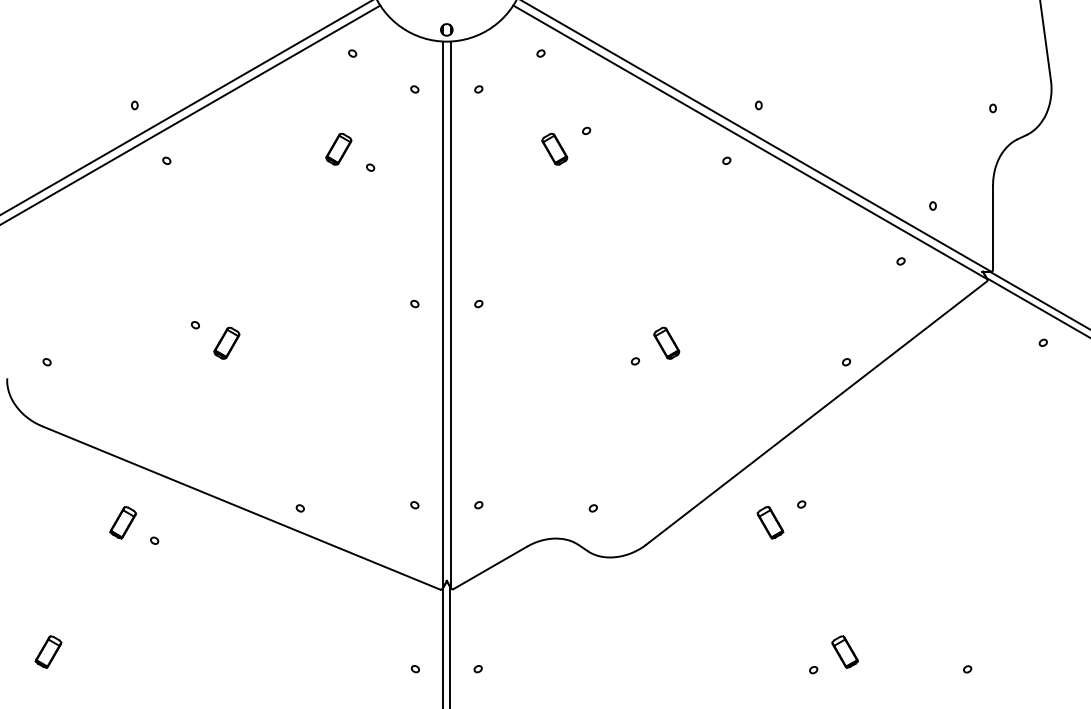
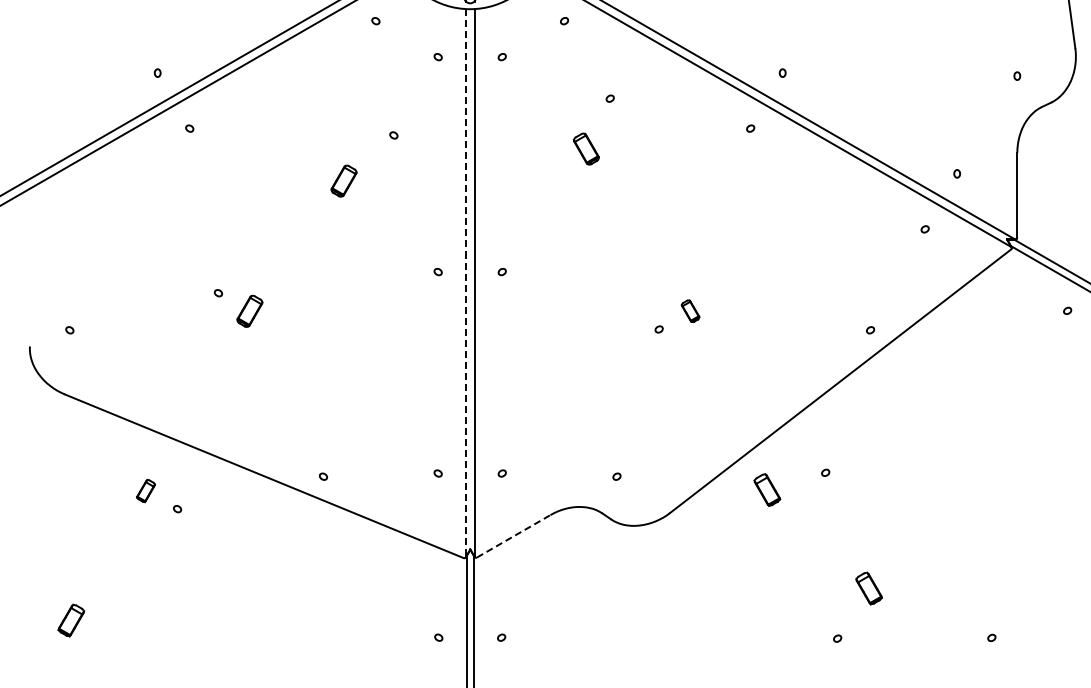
part: (554, 148) -> (586, 148), moved
part: (338, 149) -> (343, 181), moved
line: (442, 315) -> (465, 283), solid -> dashed
part: (666, 342) -> (690, 310), size x0.7
part: (122, 522) -> (145, 490), size x0.7
part: (770, 522) -> (767, 489), moved
line: (490, 567) -> (513, 535), solid -> dashed
part: (844, 651) -> (868, 587), moved

